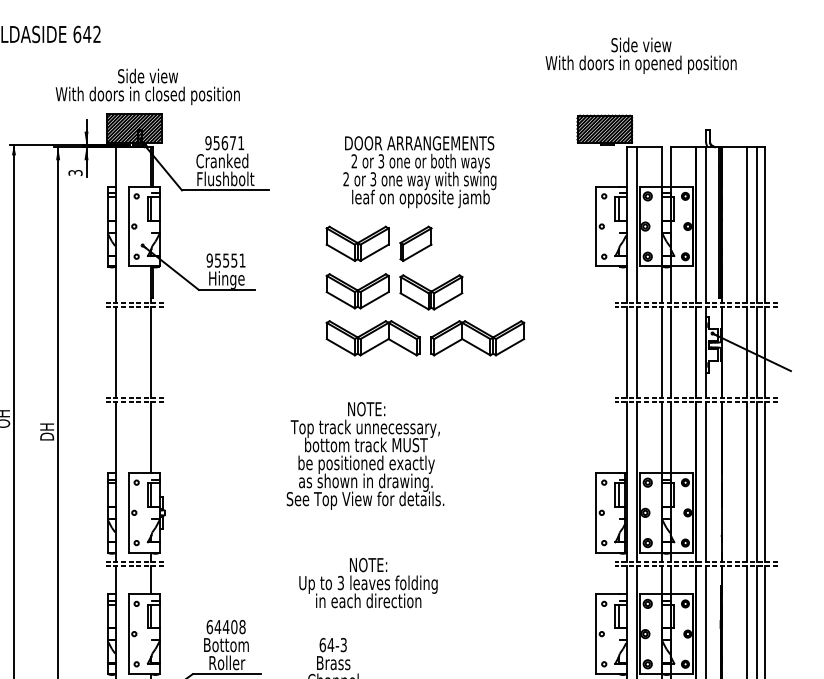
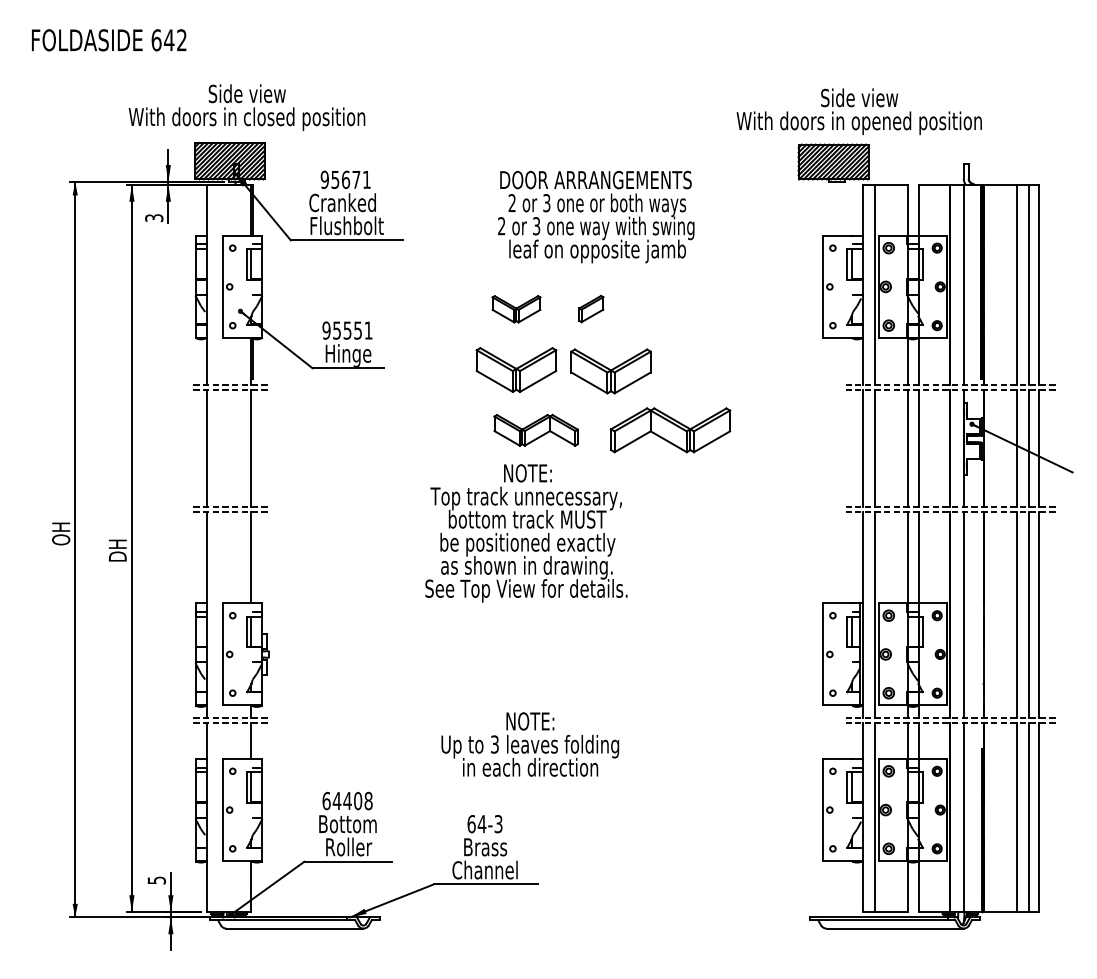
text: (640, 55) -> (858, 111), moved
part: (416, 243) -> (591, 308), size x0.6
part: (357, 244) -> (516, 309), size x0.6
part: (372, 338) -> (535, 430), size x0.7
text: (365, 456) -> (526, 533), moved

